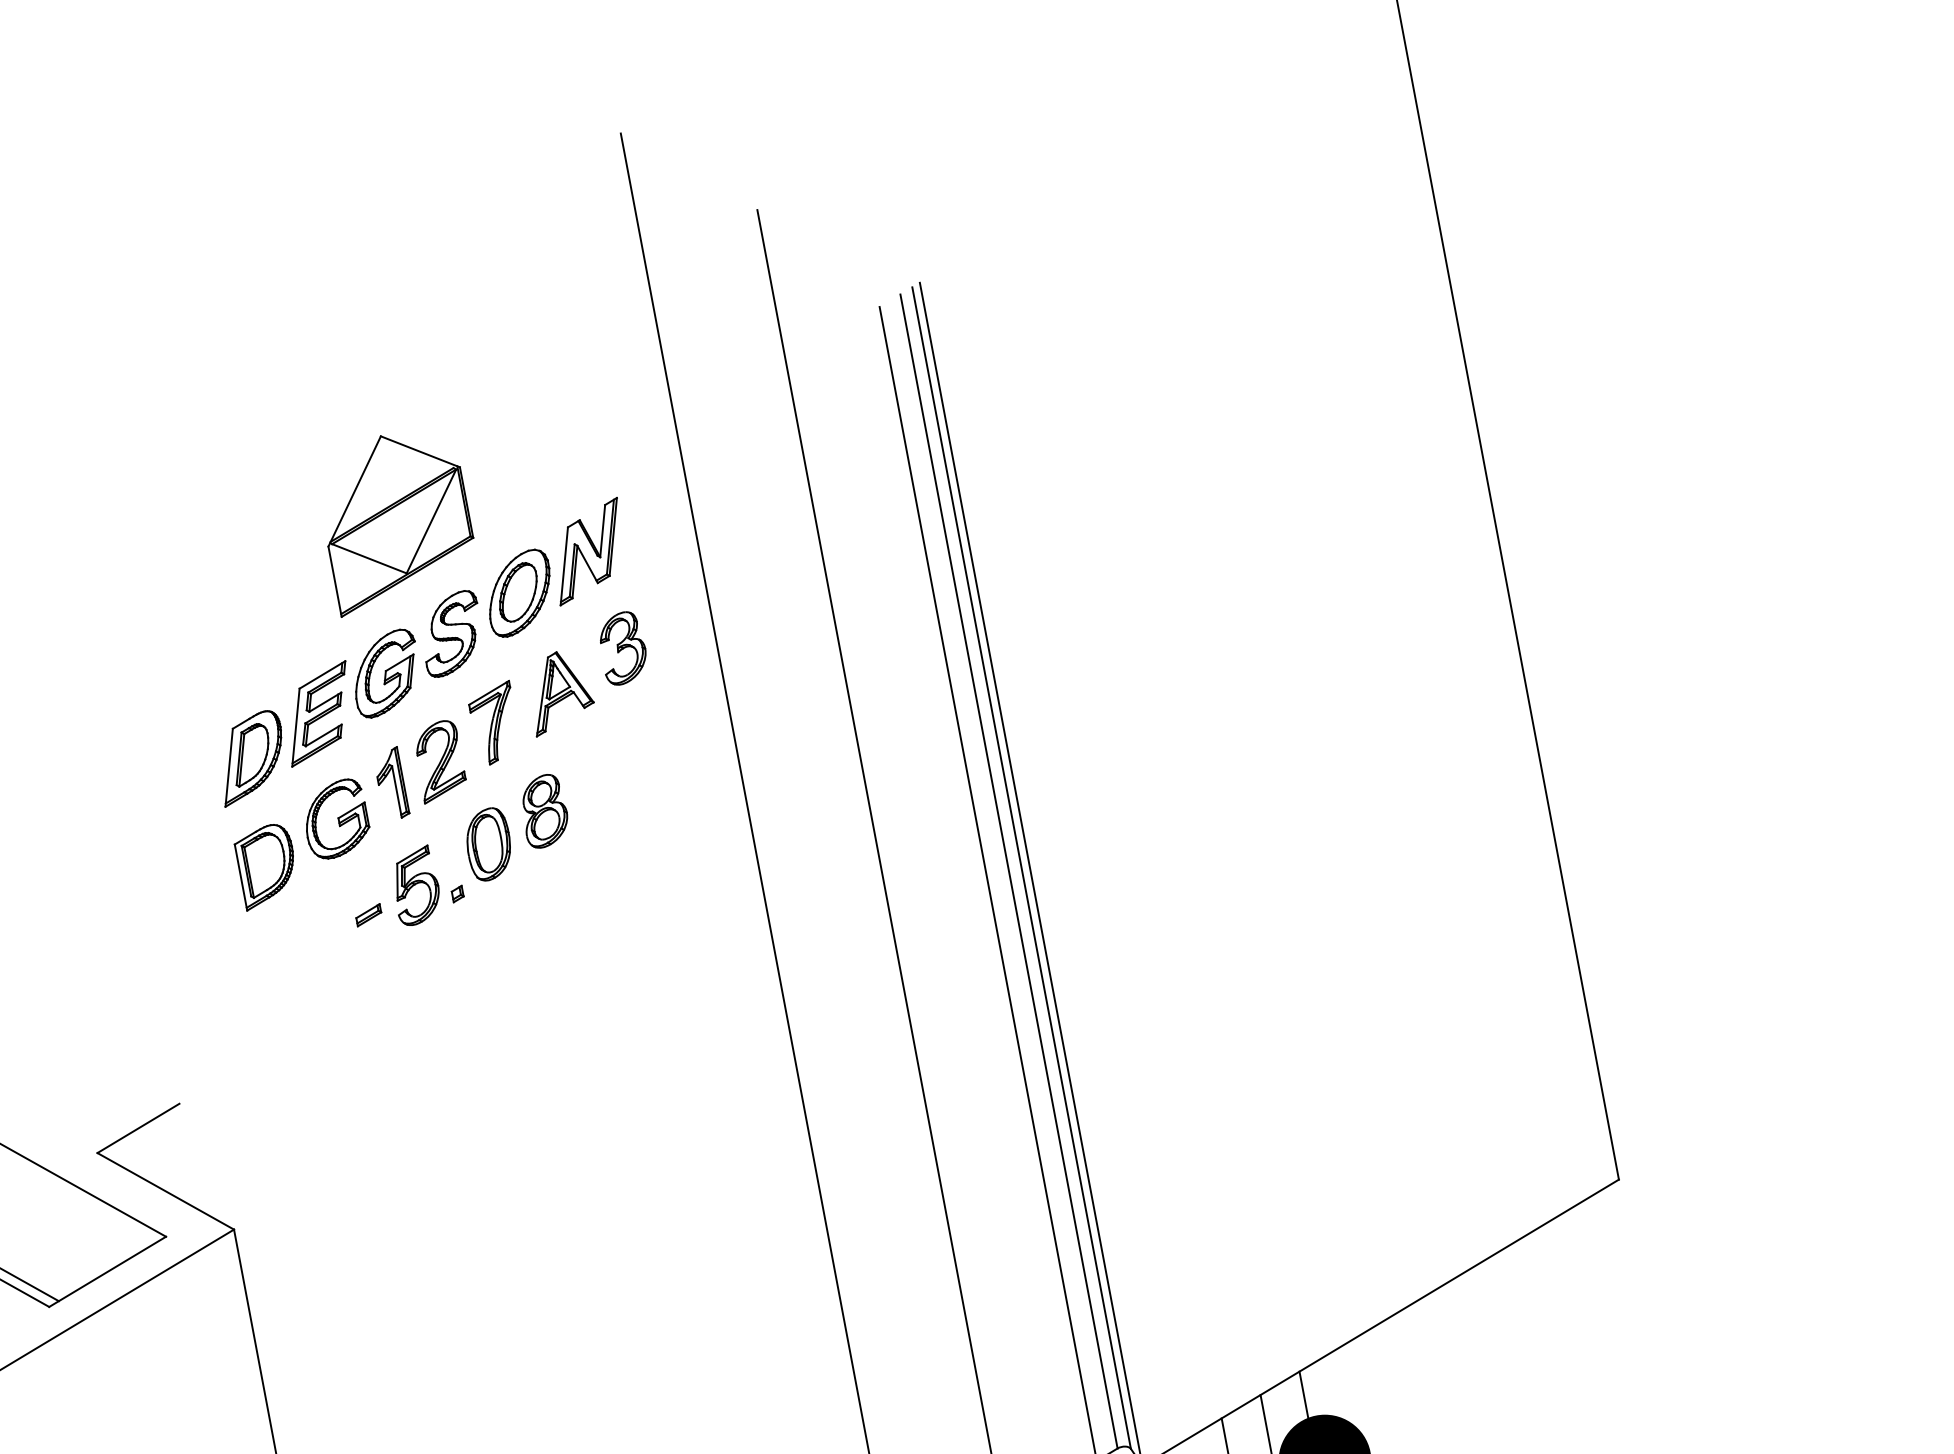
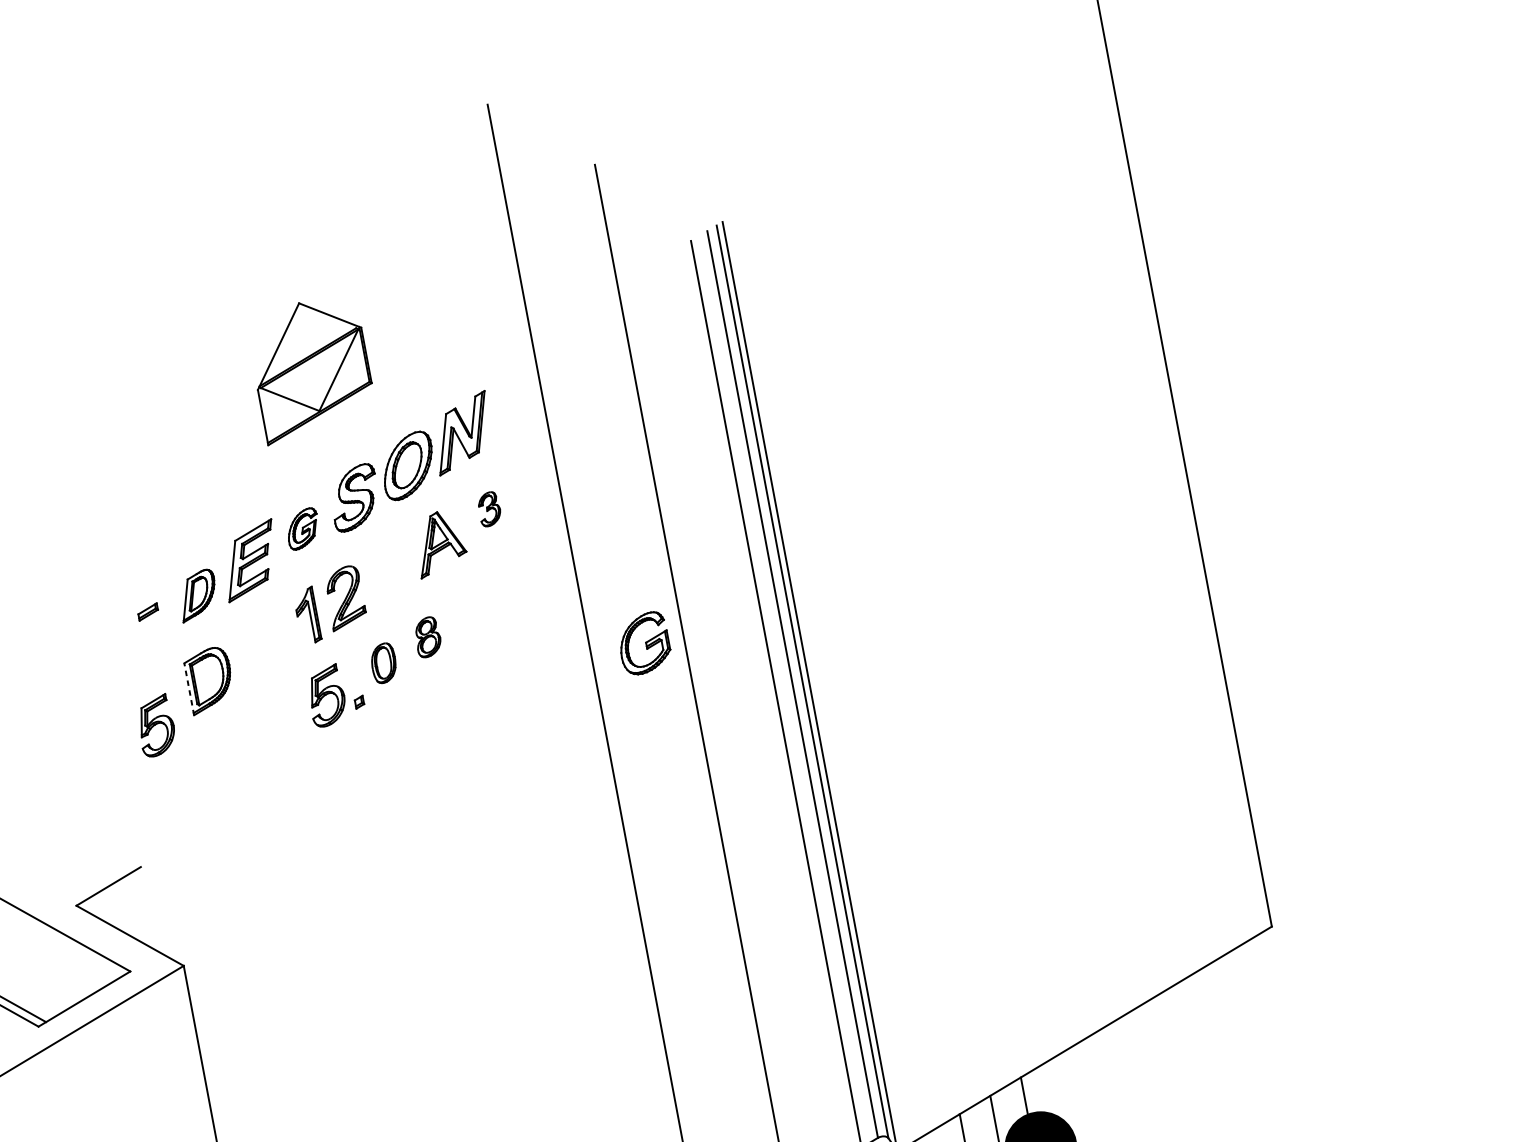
part: (400, 526) -> (314, 374), moved
part: (623, 648) -> (489, 509), size x0.6
part: (385, 673) -> (302, 528), size x0.6
part: (489, 722) -> (384, 567), removed
part: (253, 758) -> (199, 595), size x0.7
part: (545, 811) -> (428, 637), size x0.7
part: (338, 818) -> (646, 642), moved
part: (488, 844) -> (383, 663), size x0.7
line: (241, 877) -> (189, 689), solid -> dashed
part: (368, 915) -> (147, 612), moved
part: (200, 922) -> (157, 724), added

